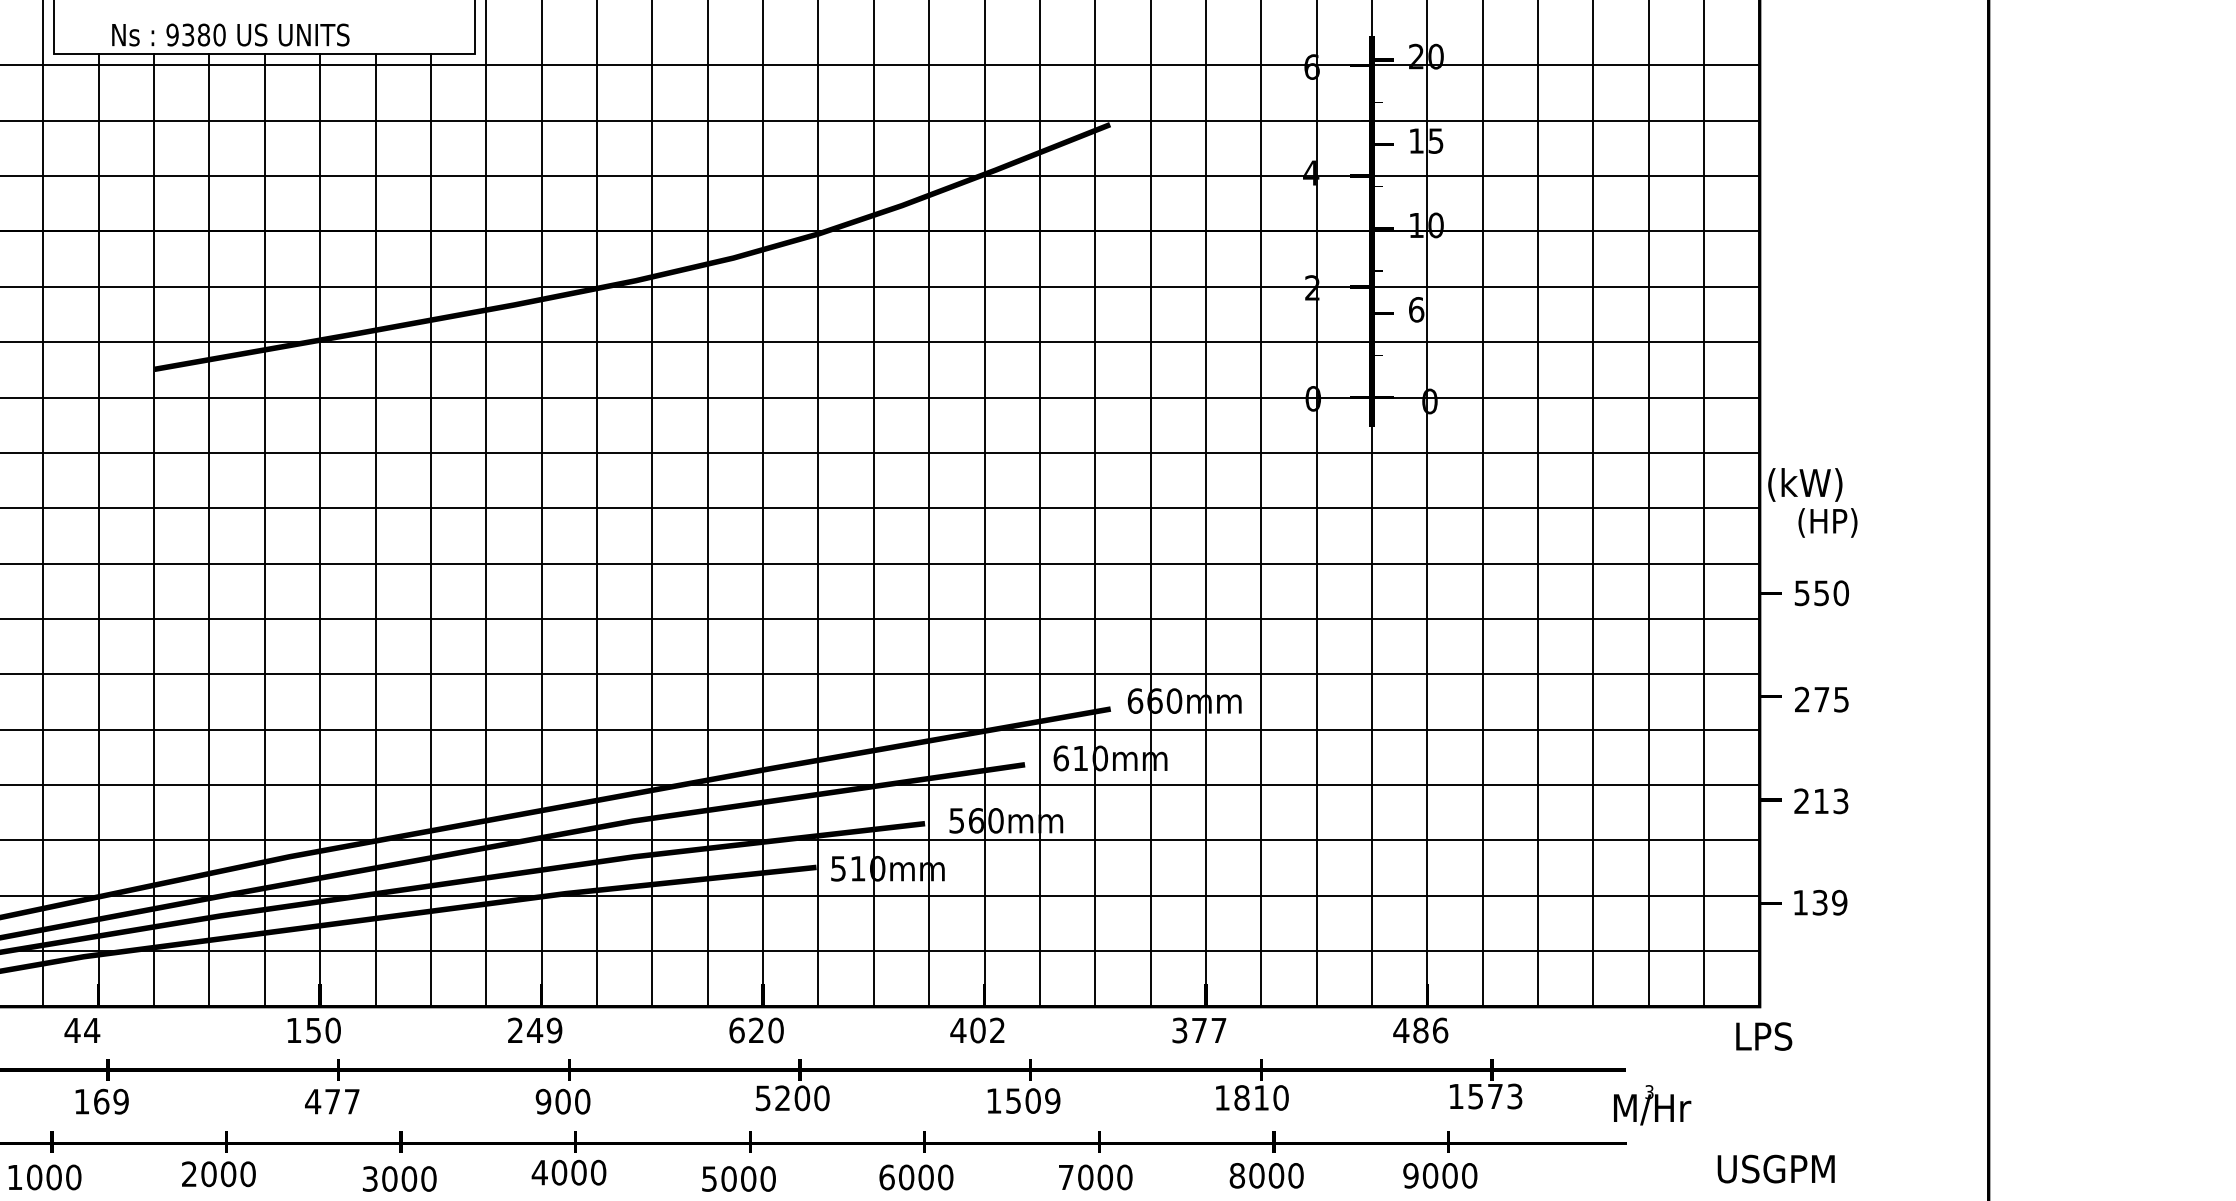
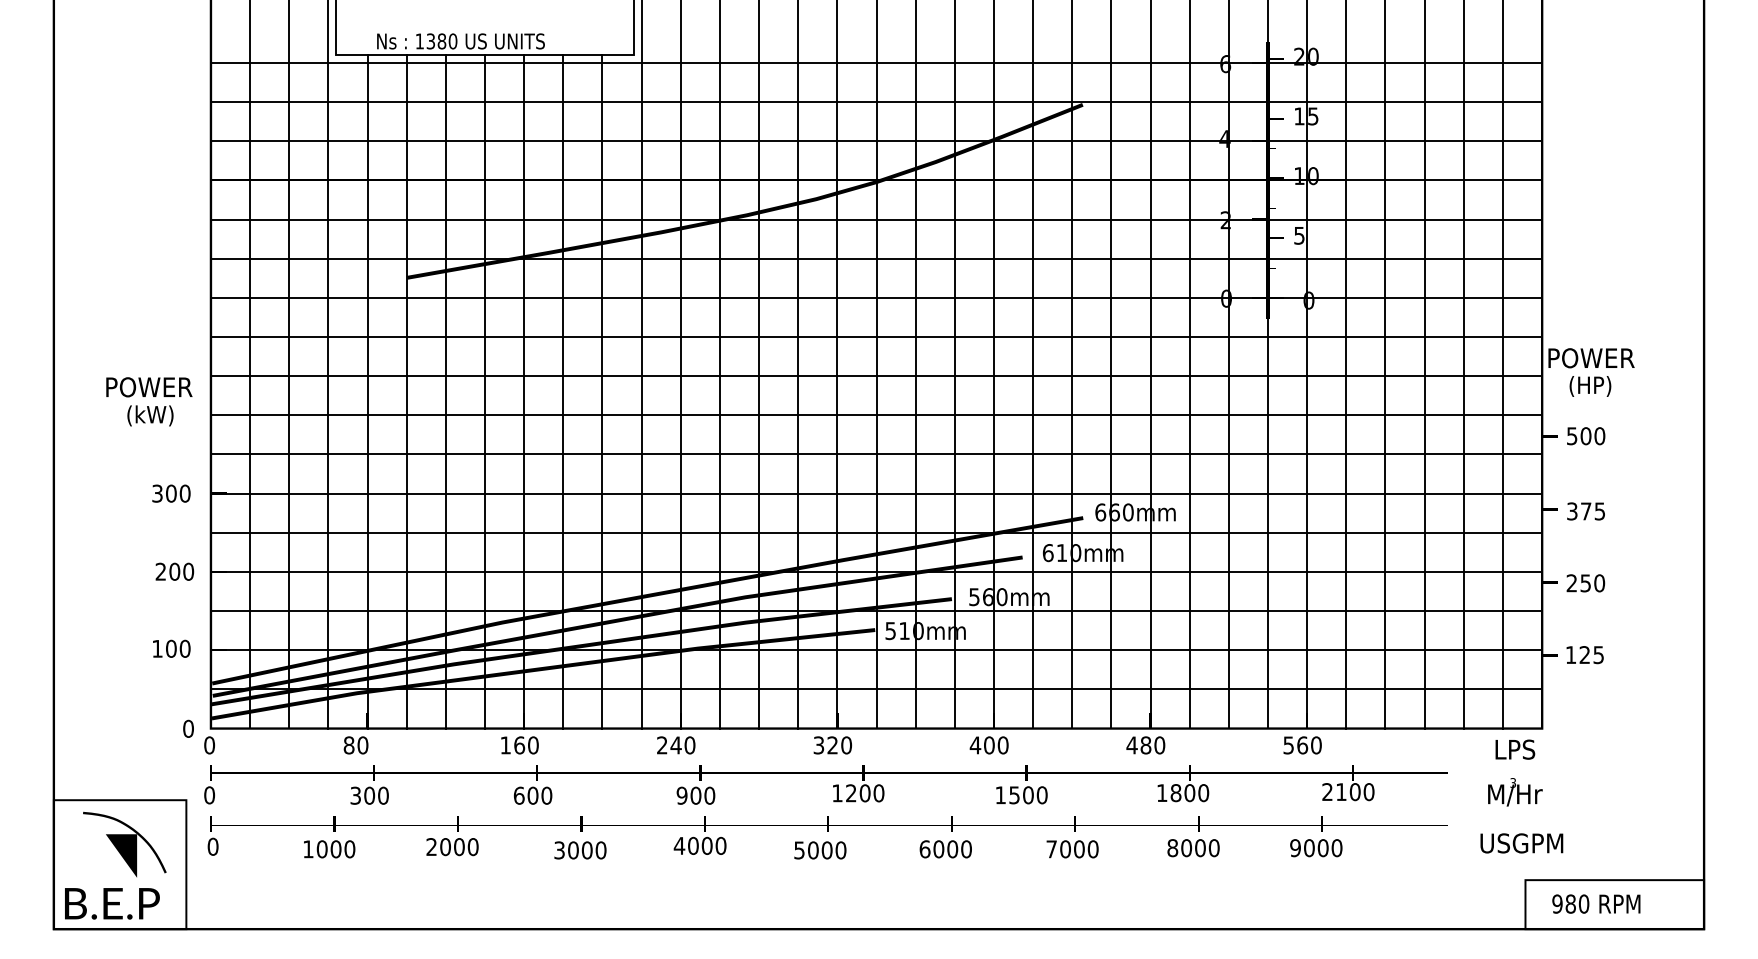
text: (172, 35) -> (419, 41), 9380 -> 1380
text: (1416, 309) -> (1299, 235), 6 -> 5
text: (1829, 484) -> (1591, 359), (kW) -> POWER
text: (1820, 593) -> (1585, 436), 550 -> 500
text: (1802, 699) -> (1572, 511), 275 -> 375
text: (1830, 801) -> (1592, 583), 213 -> 250
text: (1829, 903) -> (1591, 655), 139 -> 125
text: (81, 1030) -> (355, 745), 44 -> 80
text: (313, 1030) -> (519, 745), 150 -> 160
text: (553, 1030) -> (689, 745), 249 -> 240
text: (736, 1030) -> (818, 745), 620 -> 320
text: (996, 1030) -> (1002, 745), 402 -> 400
text: (1198, 1030) -> (1145, 745), 377 -> 480
text: (1420, 1030) -> (1302, 745), 486 -> 560
text: (1764, 1036) -> (1515, 749), moved
text: (1485, 1097) -> (1348, 792), 1573 -> 2100
text: (763, 1098) -> (837, 793), 5200 -> 1200
text: (1260, 1098) -> (1189, 793), 1810 -> 1800
text: (101, 1101) -> (369, 795), 169 -> 300
text: (331, 1101) -> (532, 795), 477 -> 600
text: (1051, 1101) -> (1041, 795), 1509 -> 1500
text: (1652, 1105) -> (1515, 792), moved
text: (1775, 1169) -> (1521, 843), moved

